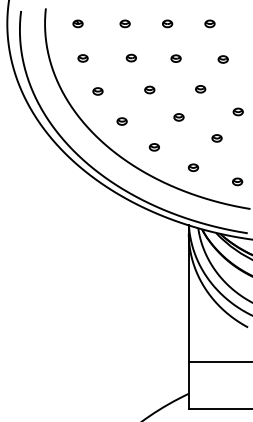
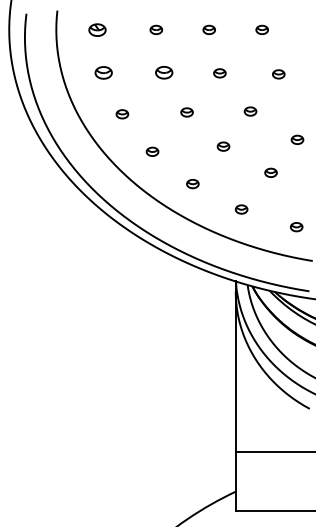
part: (78, 23) -> (97, 29), size x1.4
part: (130, 57) -> (163, 72), size x1.4
part: (82, 58) -> (103, 73), size x1.4

